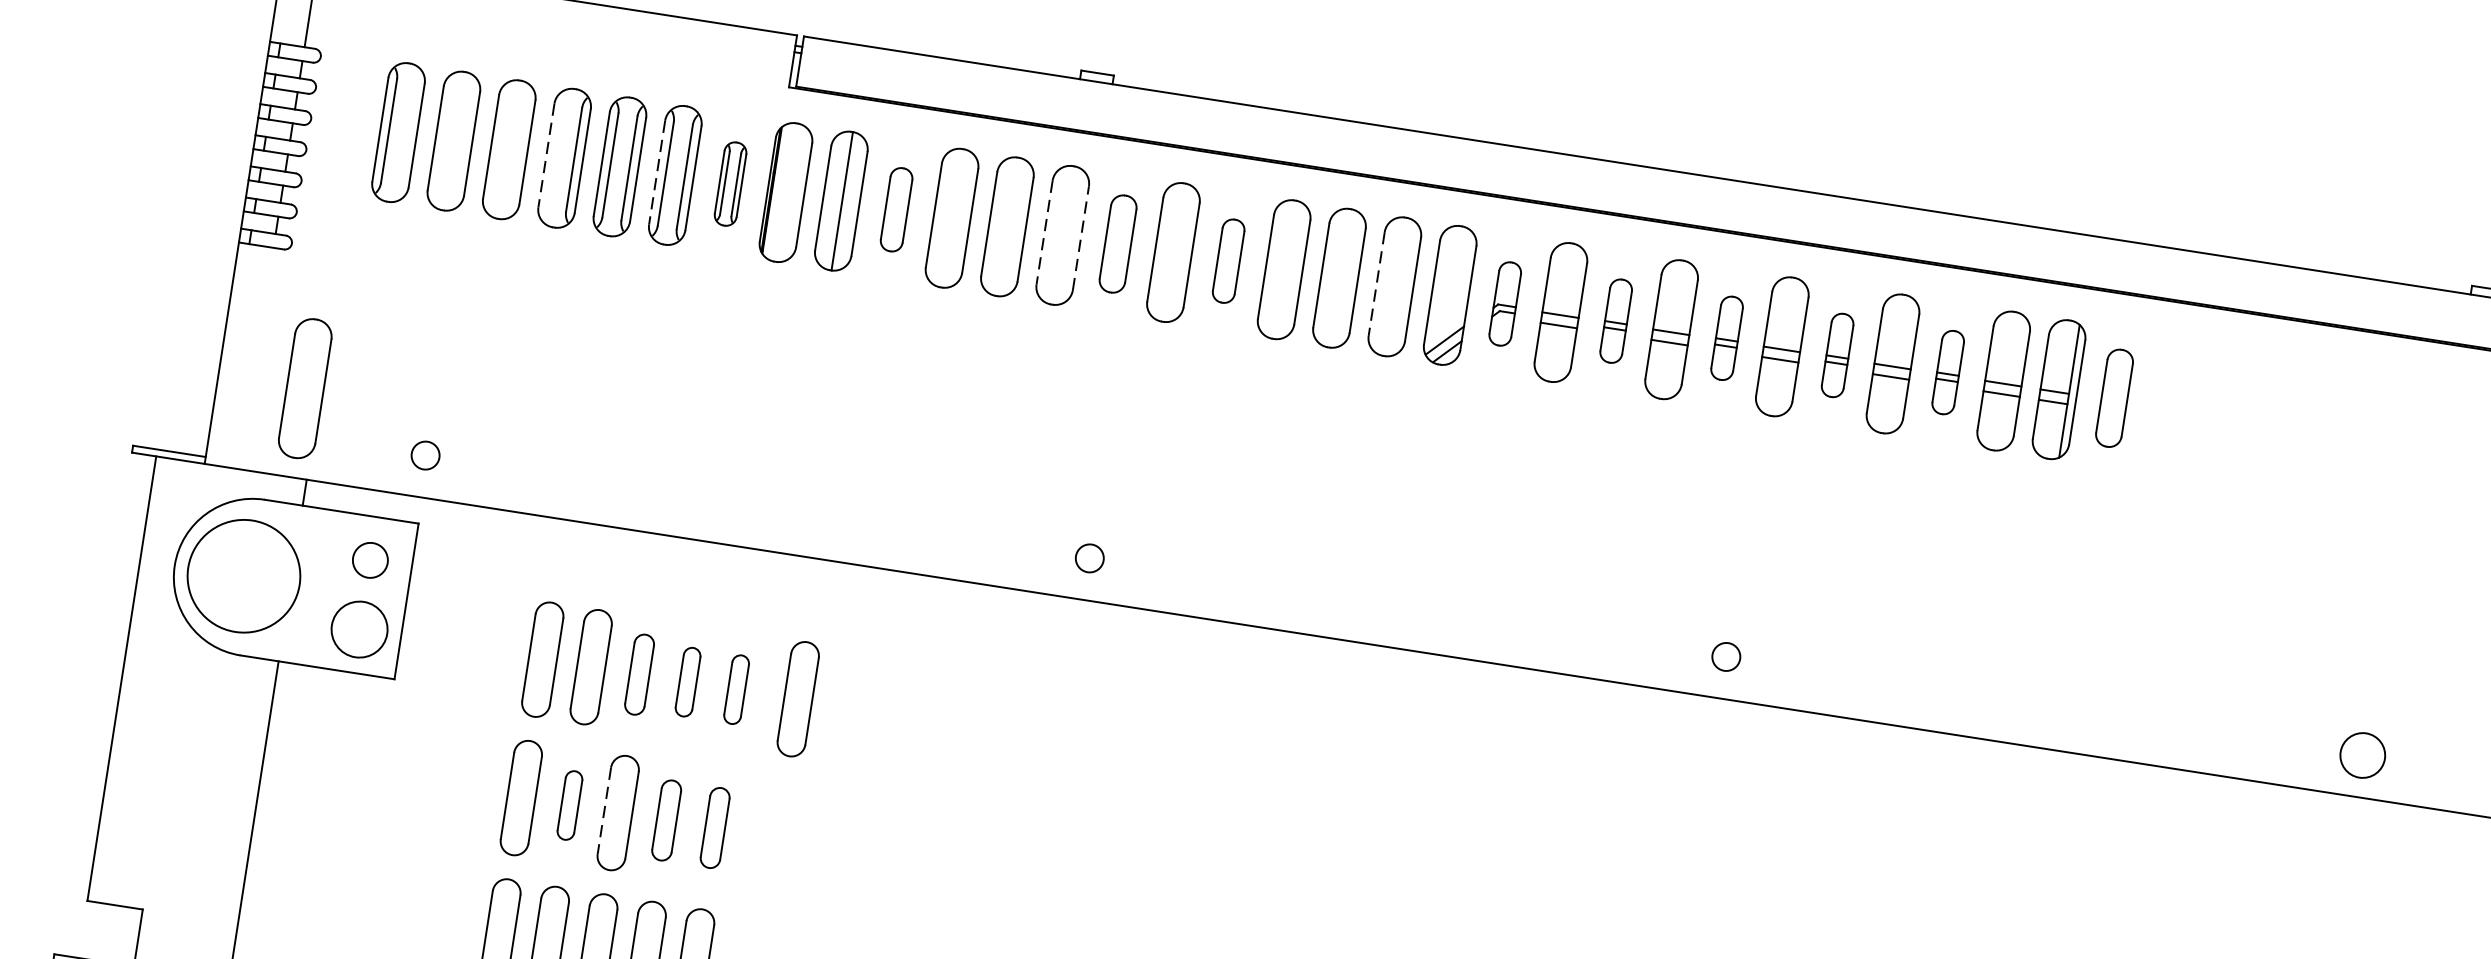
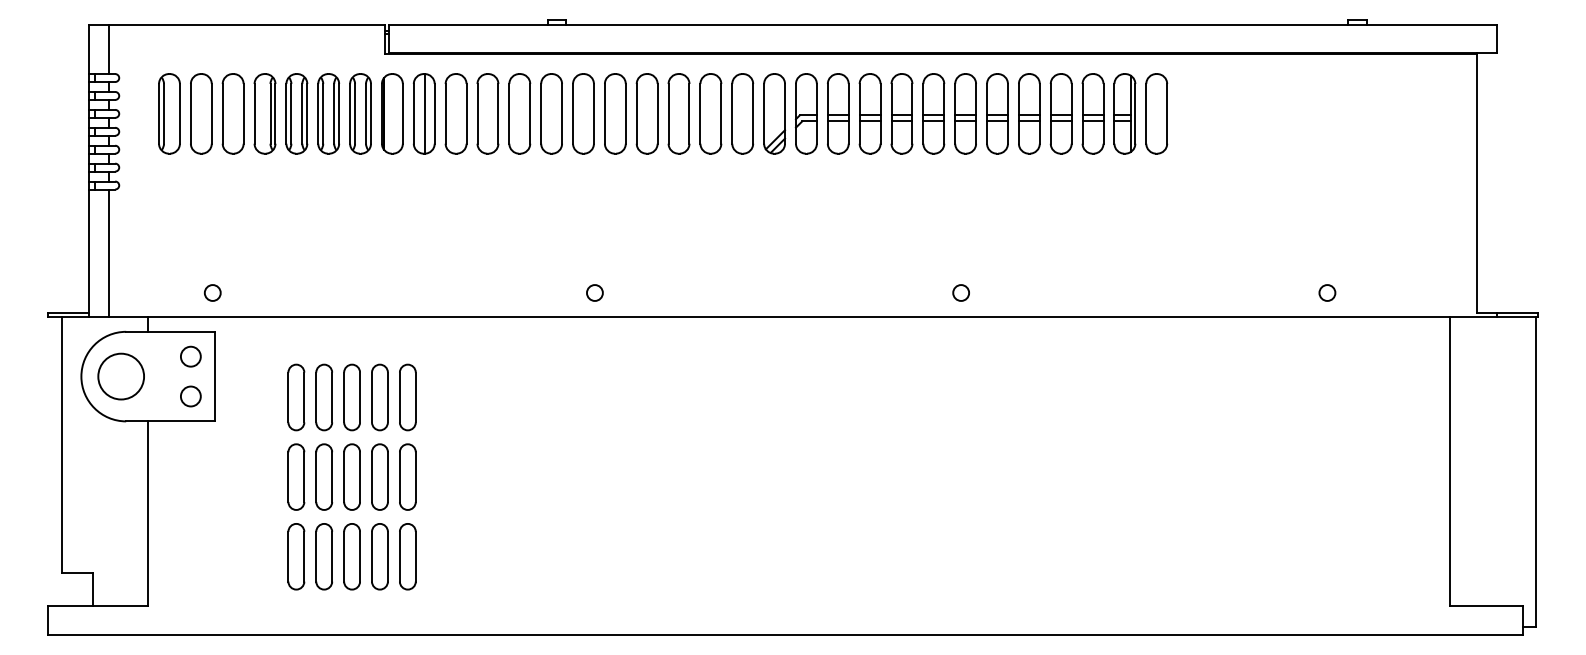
line: (546, 154) -> (254, 113), dashed -> solid
line: (657, 172) -> (318, 113), dashed -> solid
part: (730, 183) -> (360, 113), size x1.67
part: (895, 208) -> (455, 113), size x1.67
line: (1045, 232) -> (541, 113), dashed -> solid
line: (1081, 237) -> (562, 113), dashed -> solid
part: (1118, 243) -> (583, 113), size x1.43
part: (1227, 260) -> (646, 113), size x1.67
line: (1377, 283) -> (732, 113), dashed -> solid
part: (1504, 303) -> (805, 113), size x1.67
part: (1615, 320) -> (869, 113), size x1.67
part: (1726, 337) -> (933, 113), size x1.67
part: (1837, 354) -> (997, 113), size x1.67
line: (257, 357) -> (109, 252), added
part: (1947, 371) -> (1060, 113), size x1.67
part: (305, 388) -> (139, 265), removed
part: (2114, 397) -> (1156, 113), size x1.43
circle: (244, 576) -> (121, 376), size x0.71
circle: (359, 629) -> (190, 396), size x0.62
part: (638, 674) -> (351, 397), size x1.43
part: (687, 682) -> (379, 397), size x1.67
part: (735, 689) -> (407, 397), size x1.67
part: (798, 699) -> (443, 397), removed
circle: (2363, 754) -> (1327, 292), size x0.62
part: (570, 804) -> (324, 476), size x1.67
line: (604, 811) -> (344, 477), dashed -> solid
part: (666, 819) -> (379, 476), size x1.43
part: (714, 826) -> (407, 476), size x1.43

